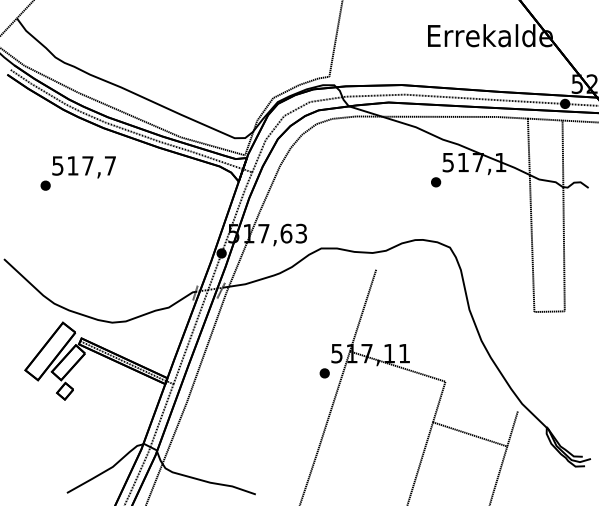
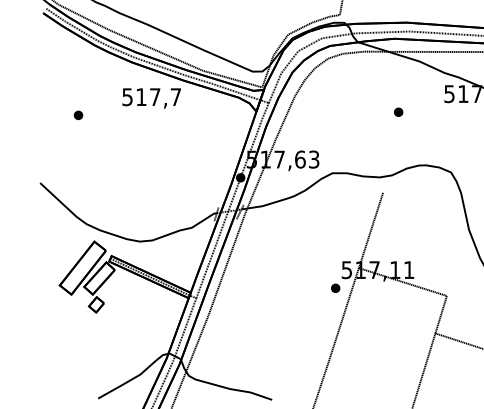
text: (83, 167) -> (151, 98), moved
part: (436, 182) -> (399, 112), moved

